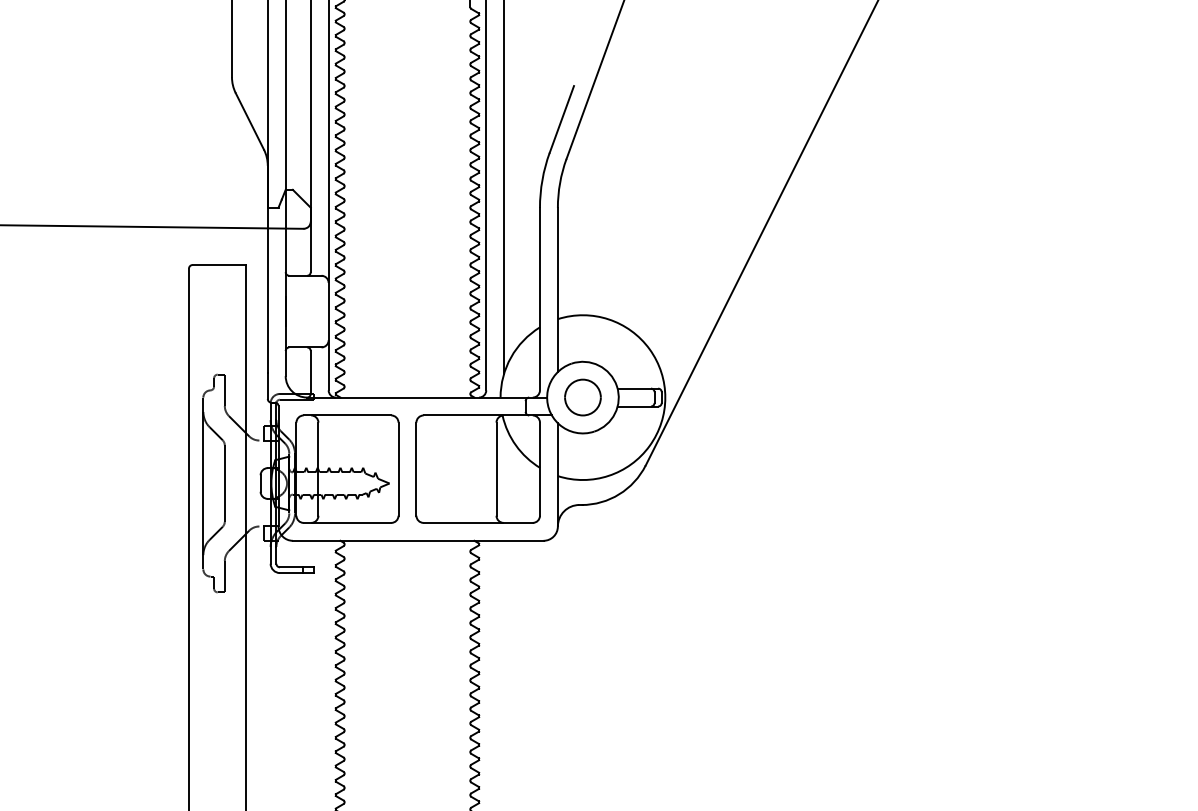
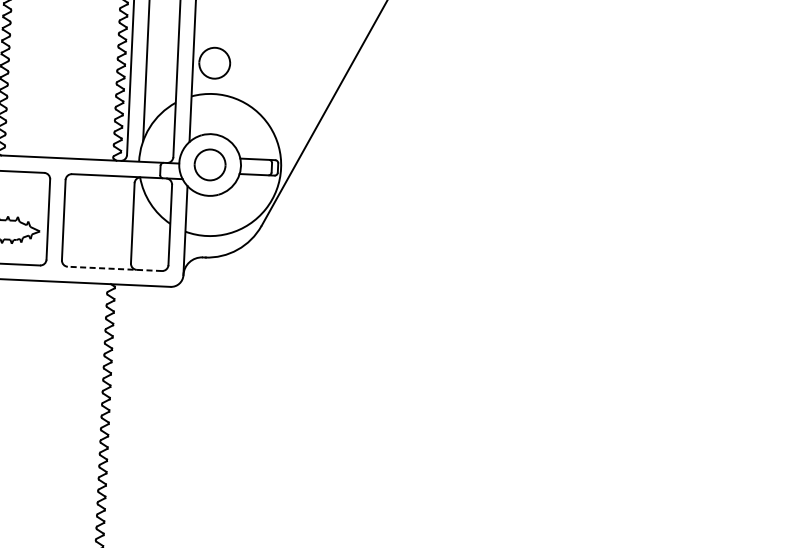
part: (582, 279) -> (214, 63), added
line: (478, 522) -> (115, 268), solid -> dashed

